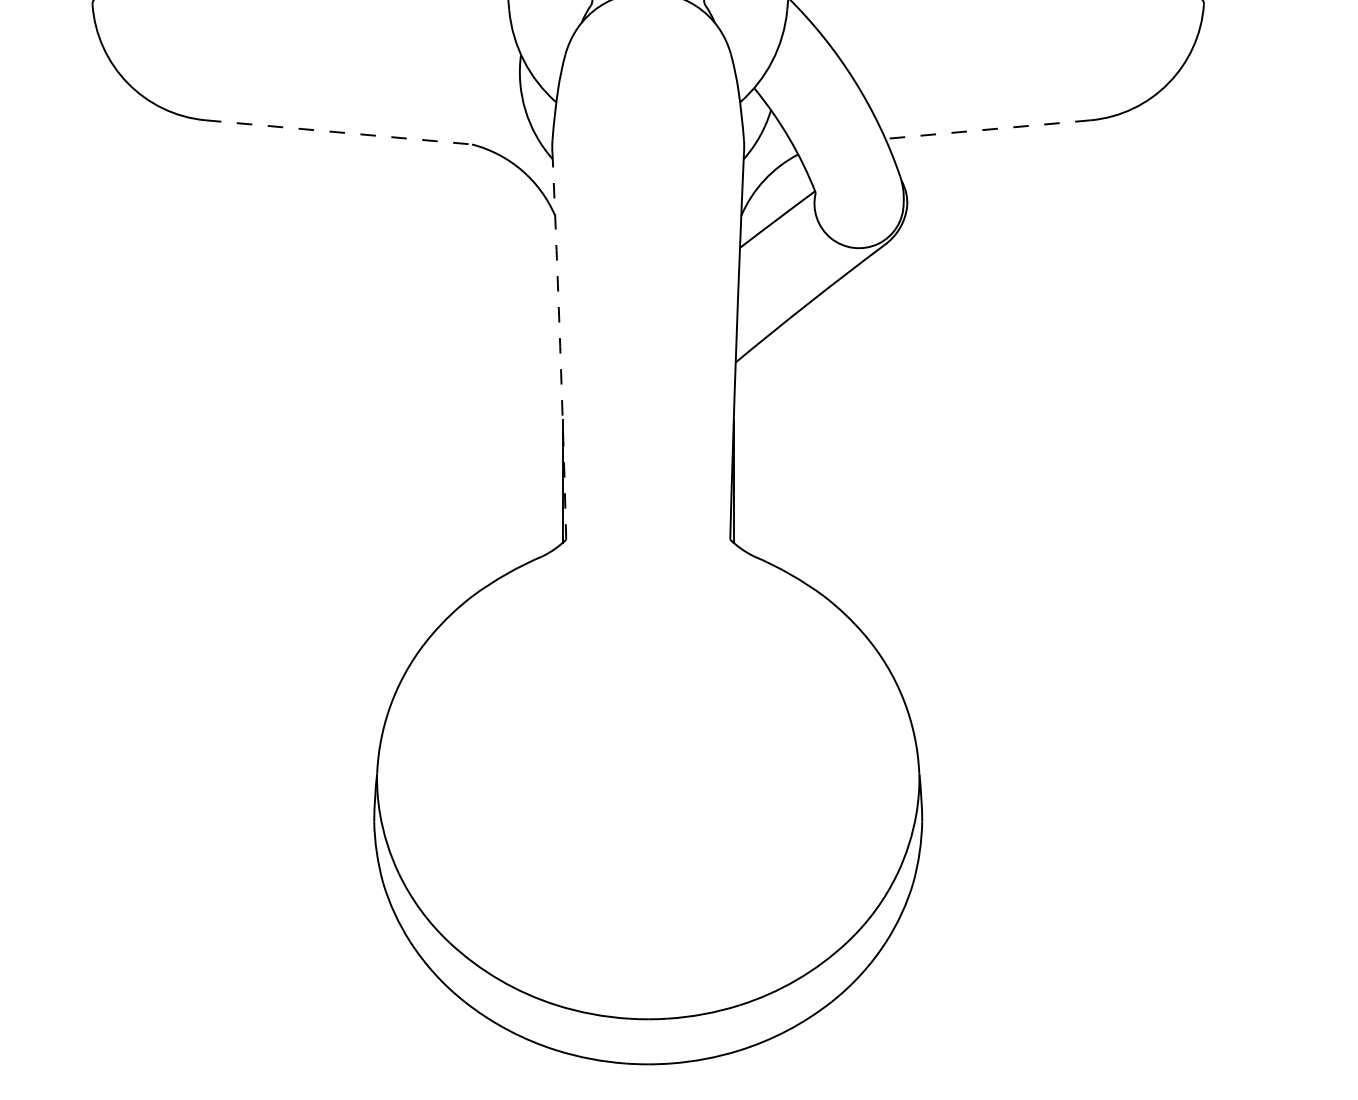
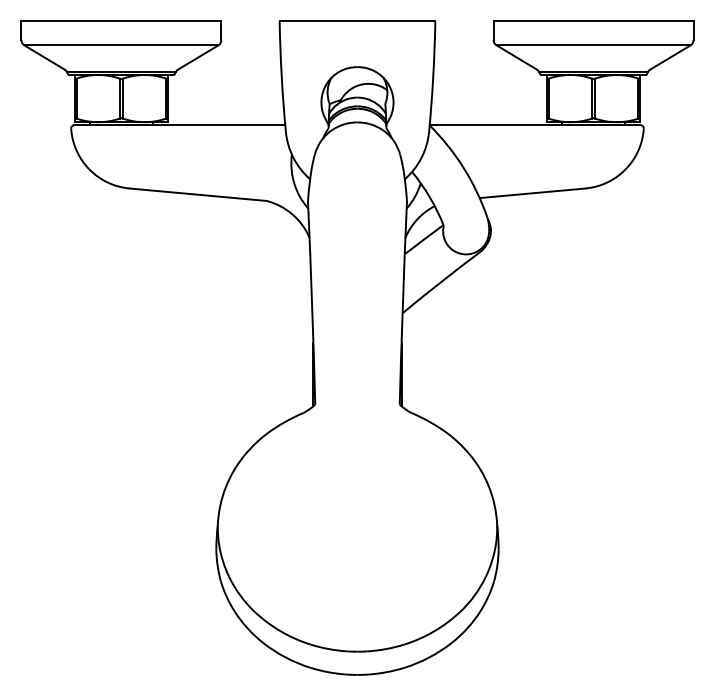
line: (987, 129) -> (532, 193), dashed -> solid
line: (339, 131) -> (198, 194), dashed -> solid
arc: (560, 347) -> (312, 305), dashed -> solid

